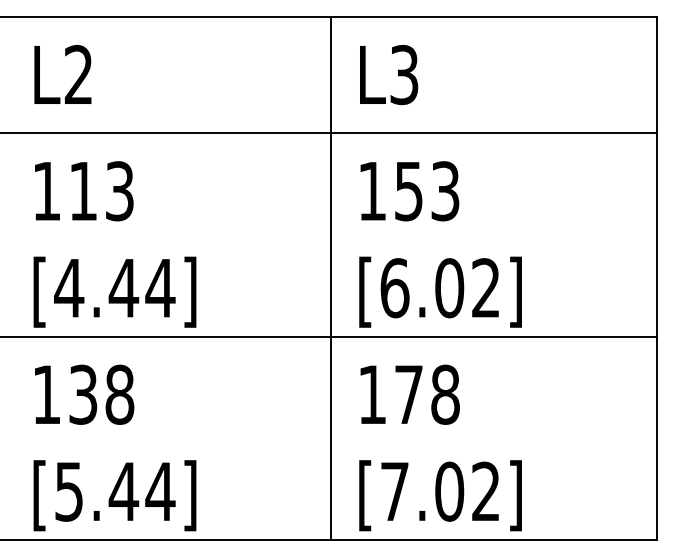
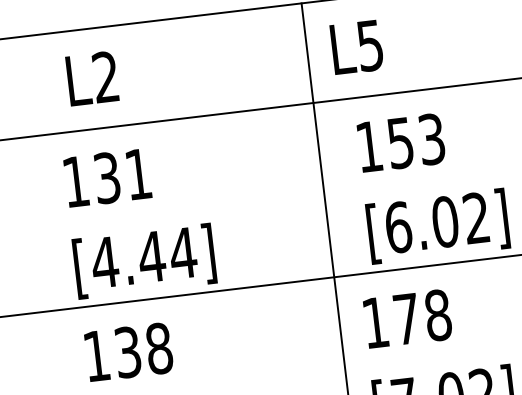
text: (62, 74) -> (92, 78), moved
text: (404, 74) -> (370, 45), L3 -> L5
text: (101, 191) -> (122, 176), 113 -> 131
text: (440, 244) -> (433, 185), moved

